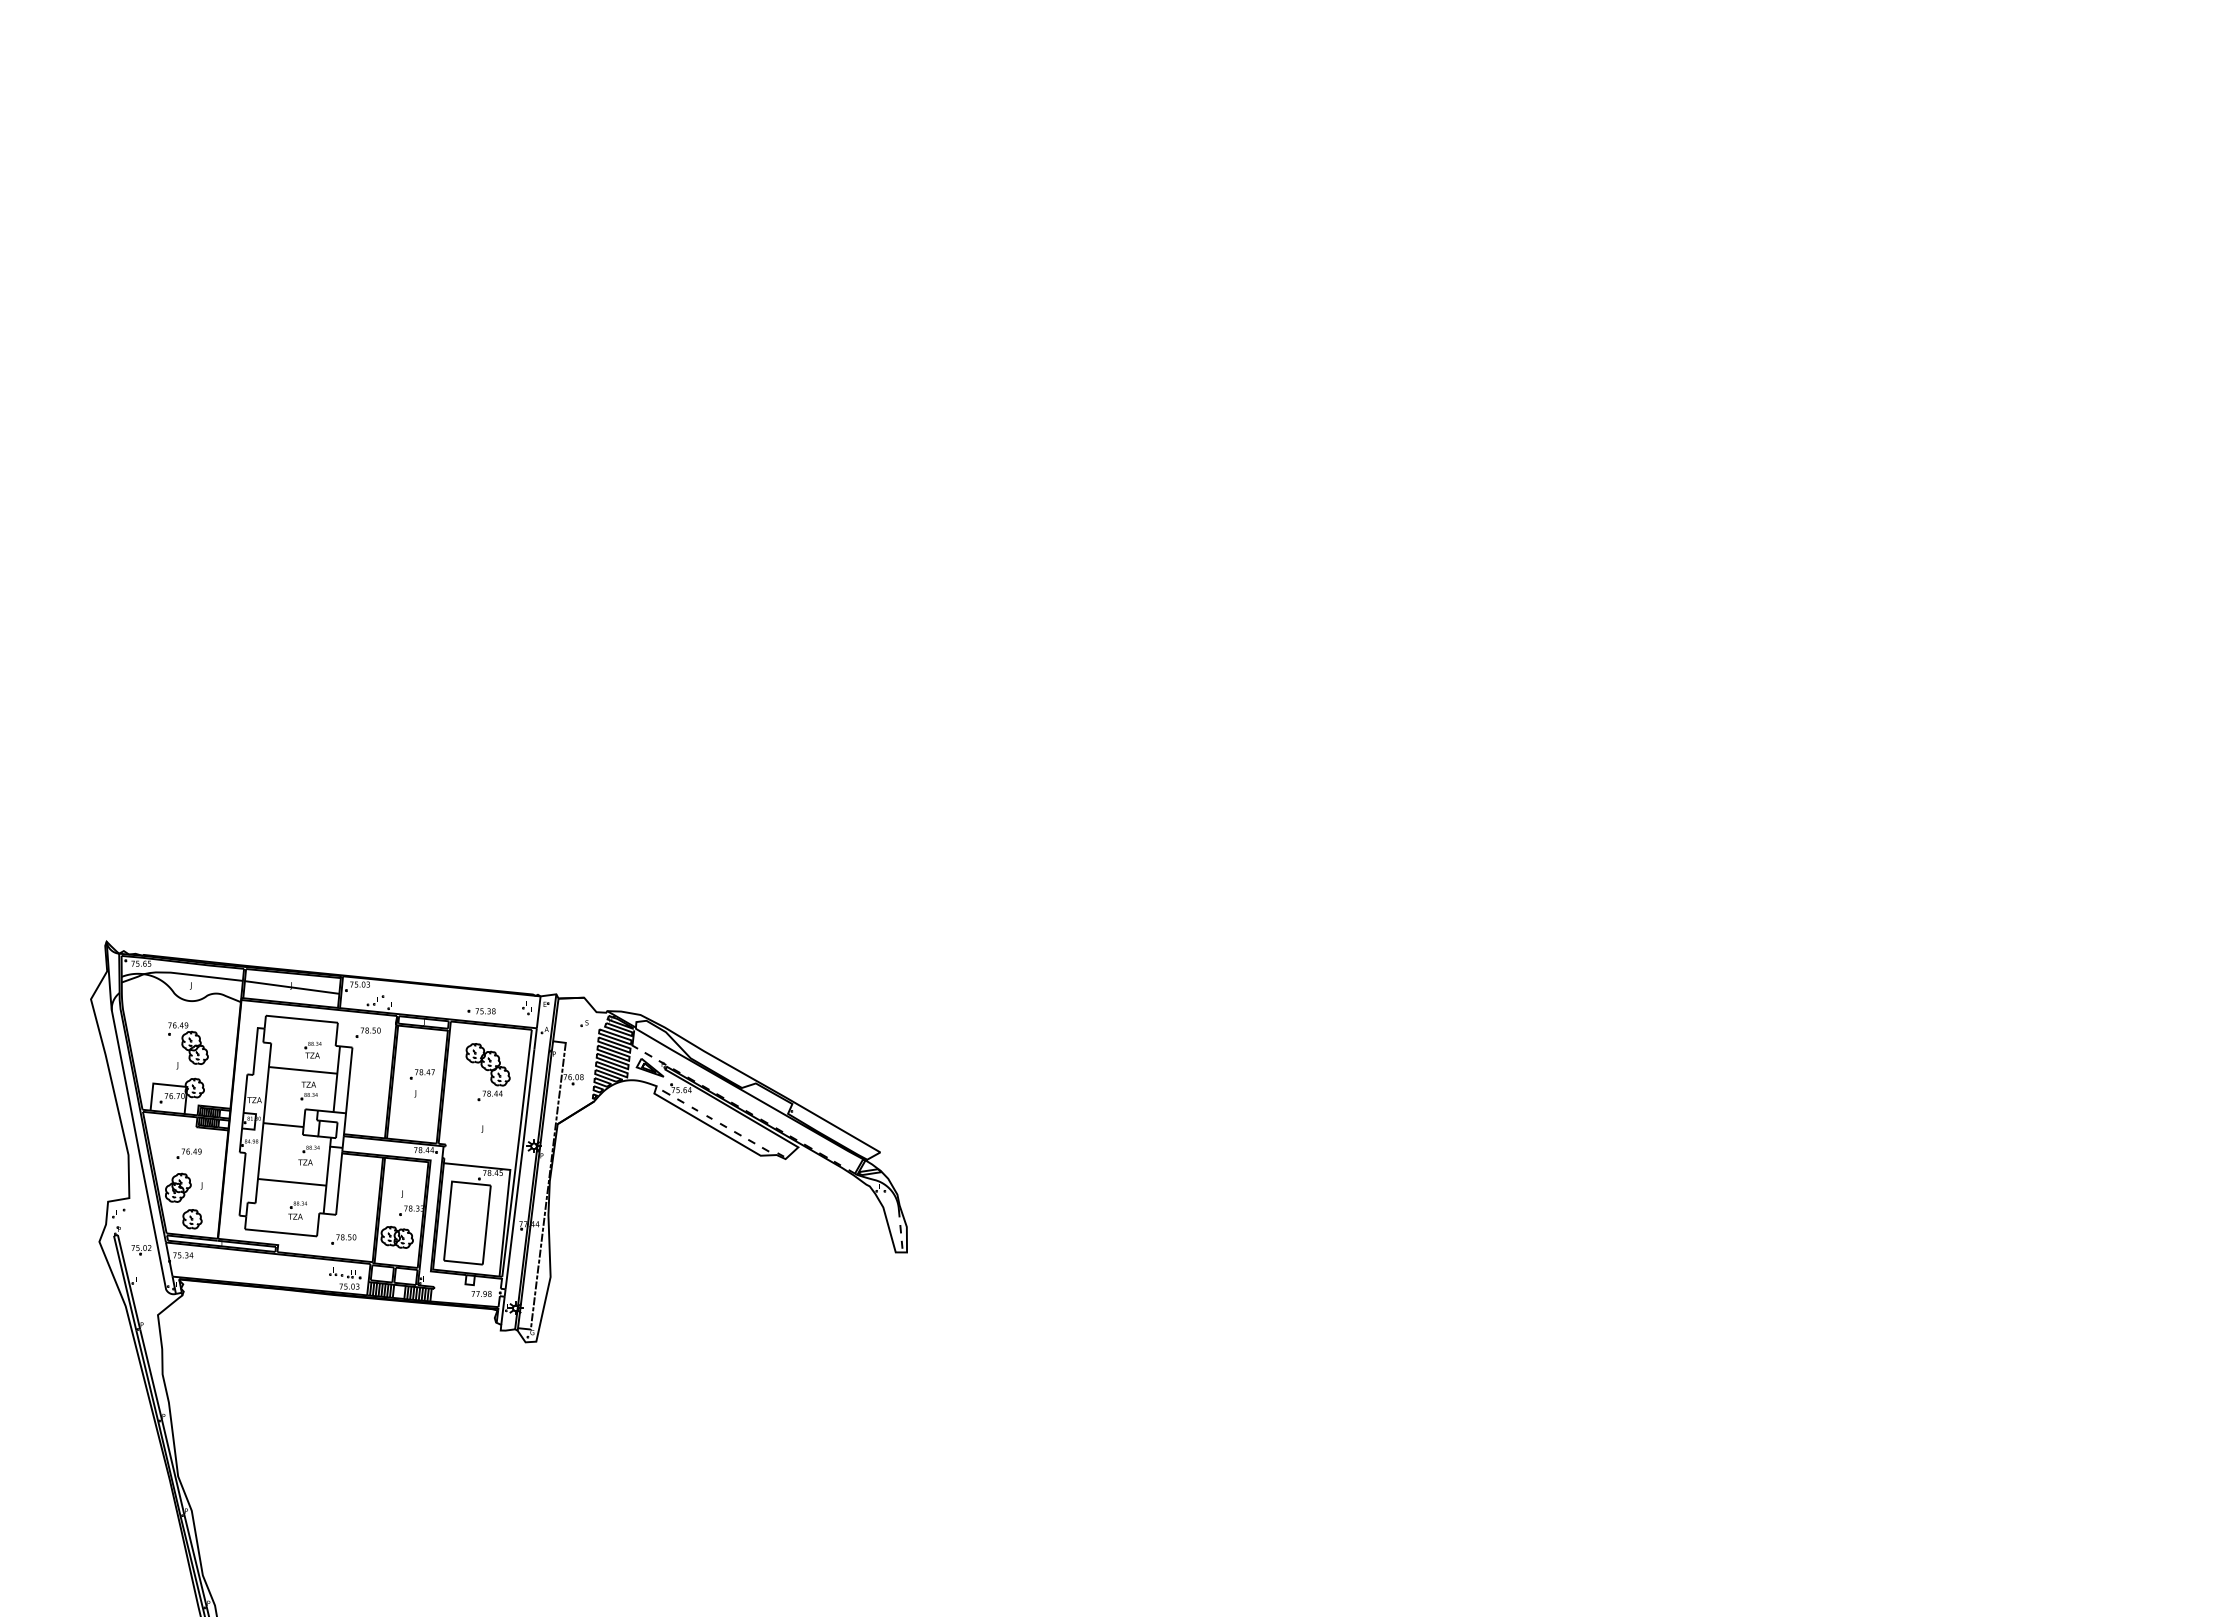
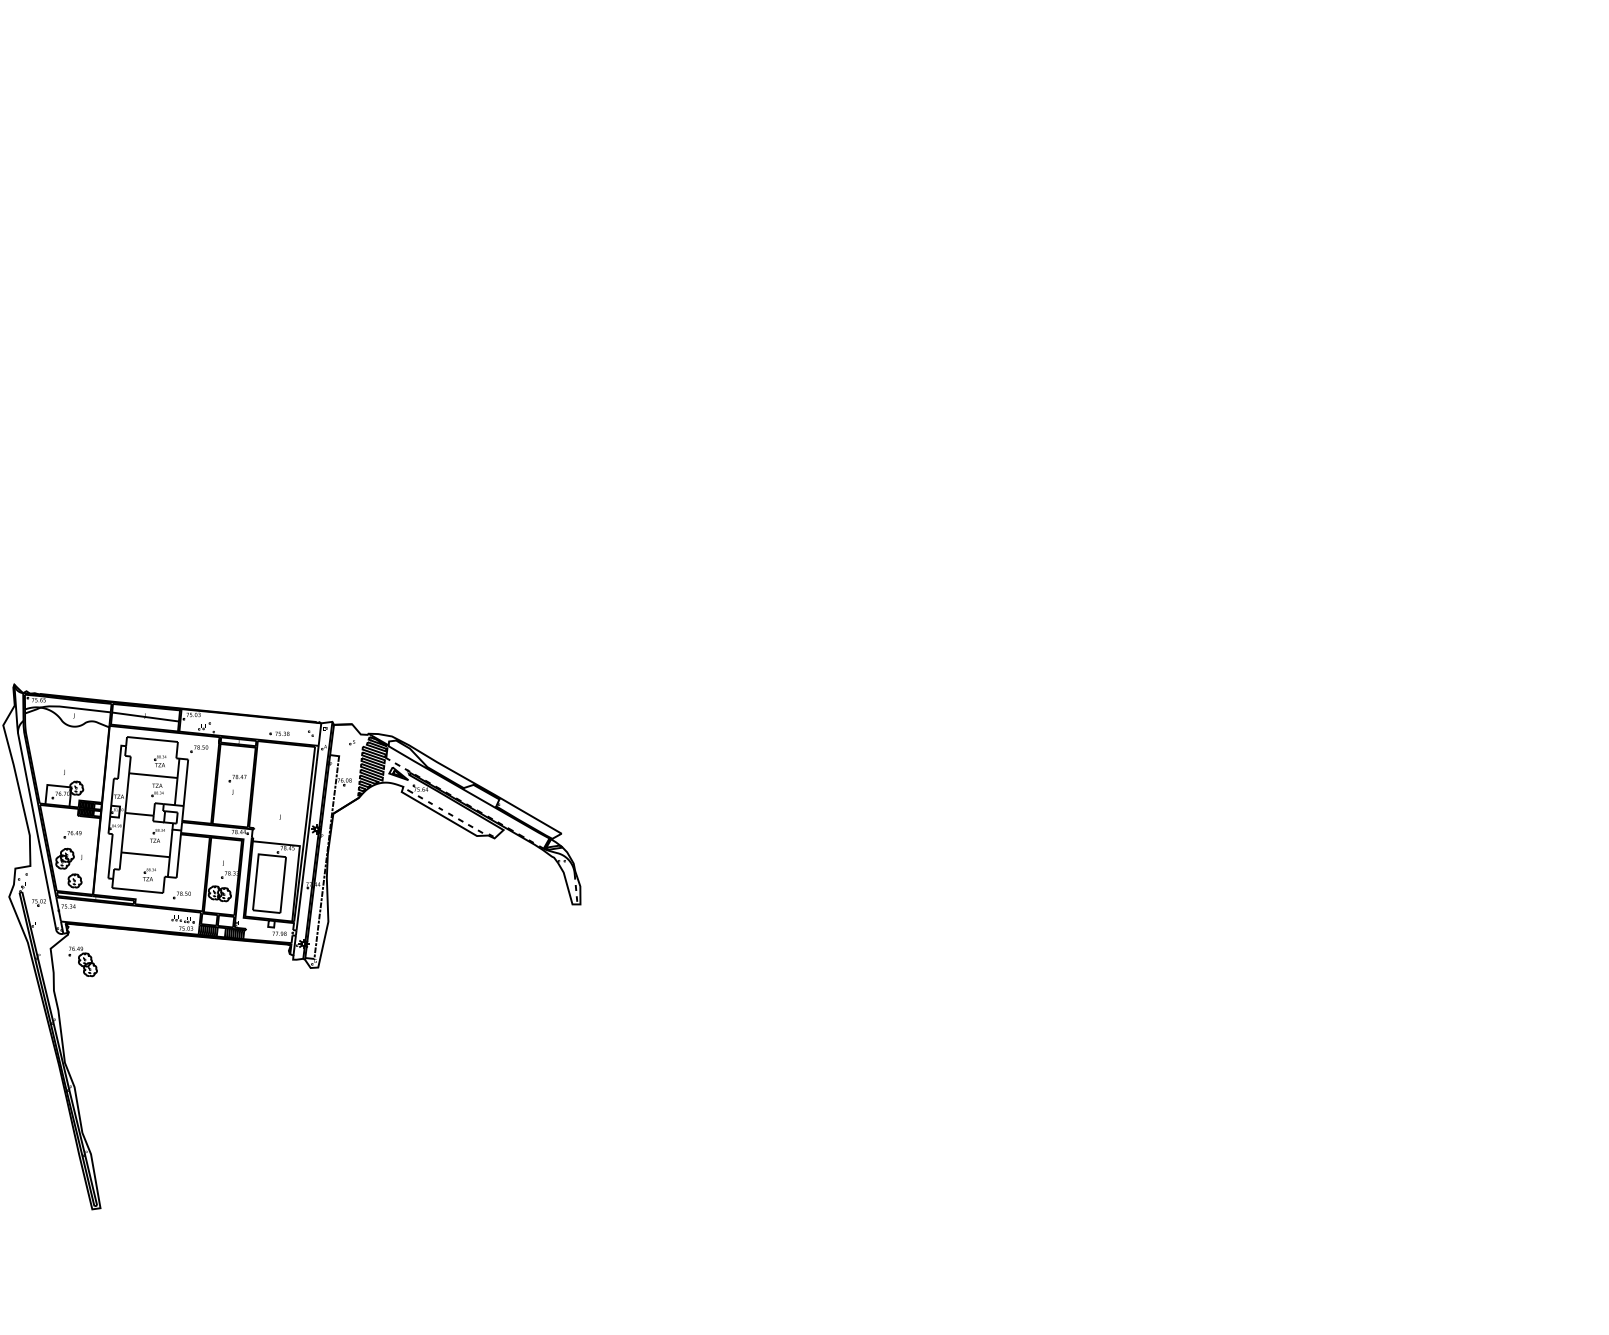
part: (187, 1043) -> (82, 961), moved
part: (488, 1071) -> (284, 776), removed

